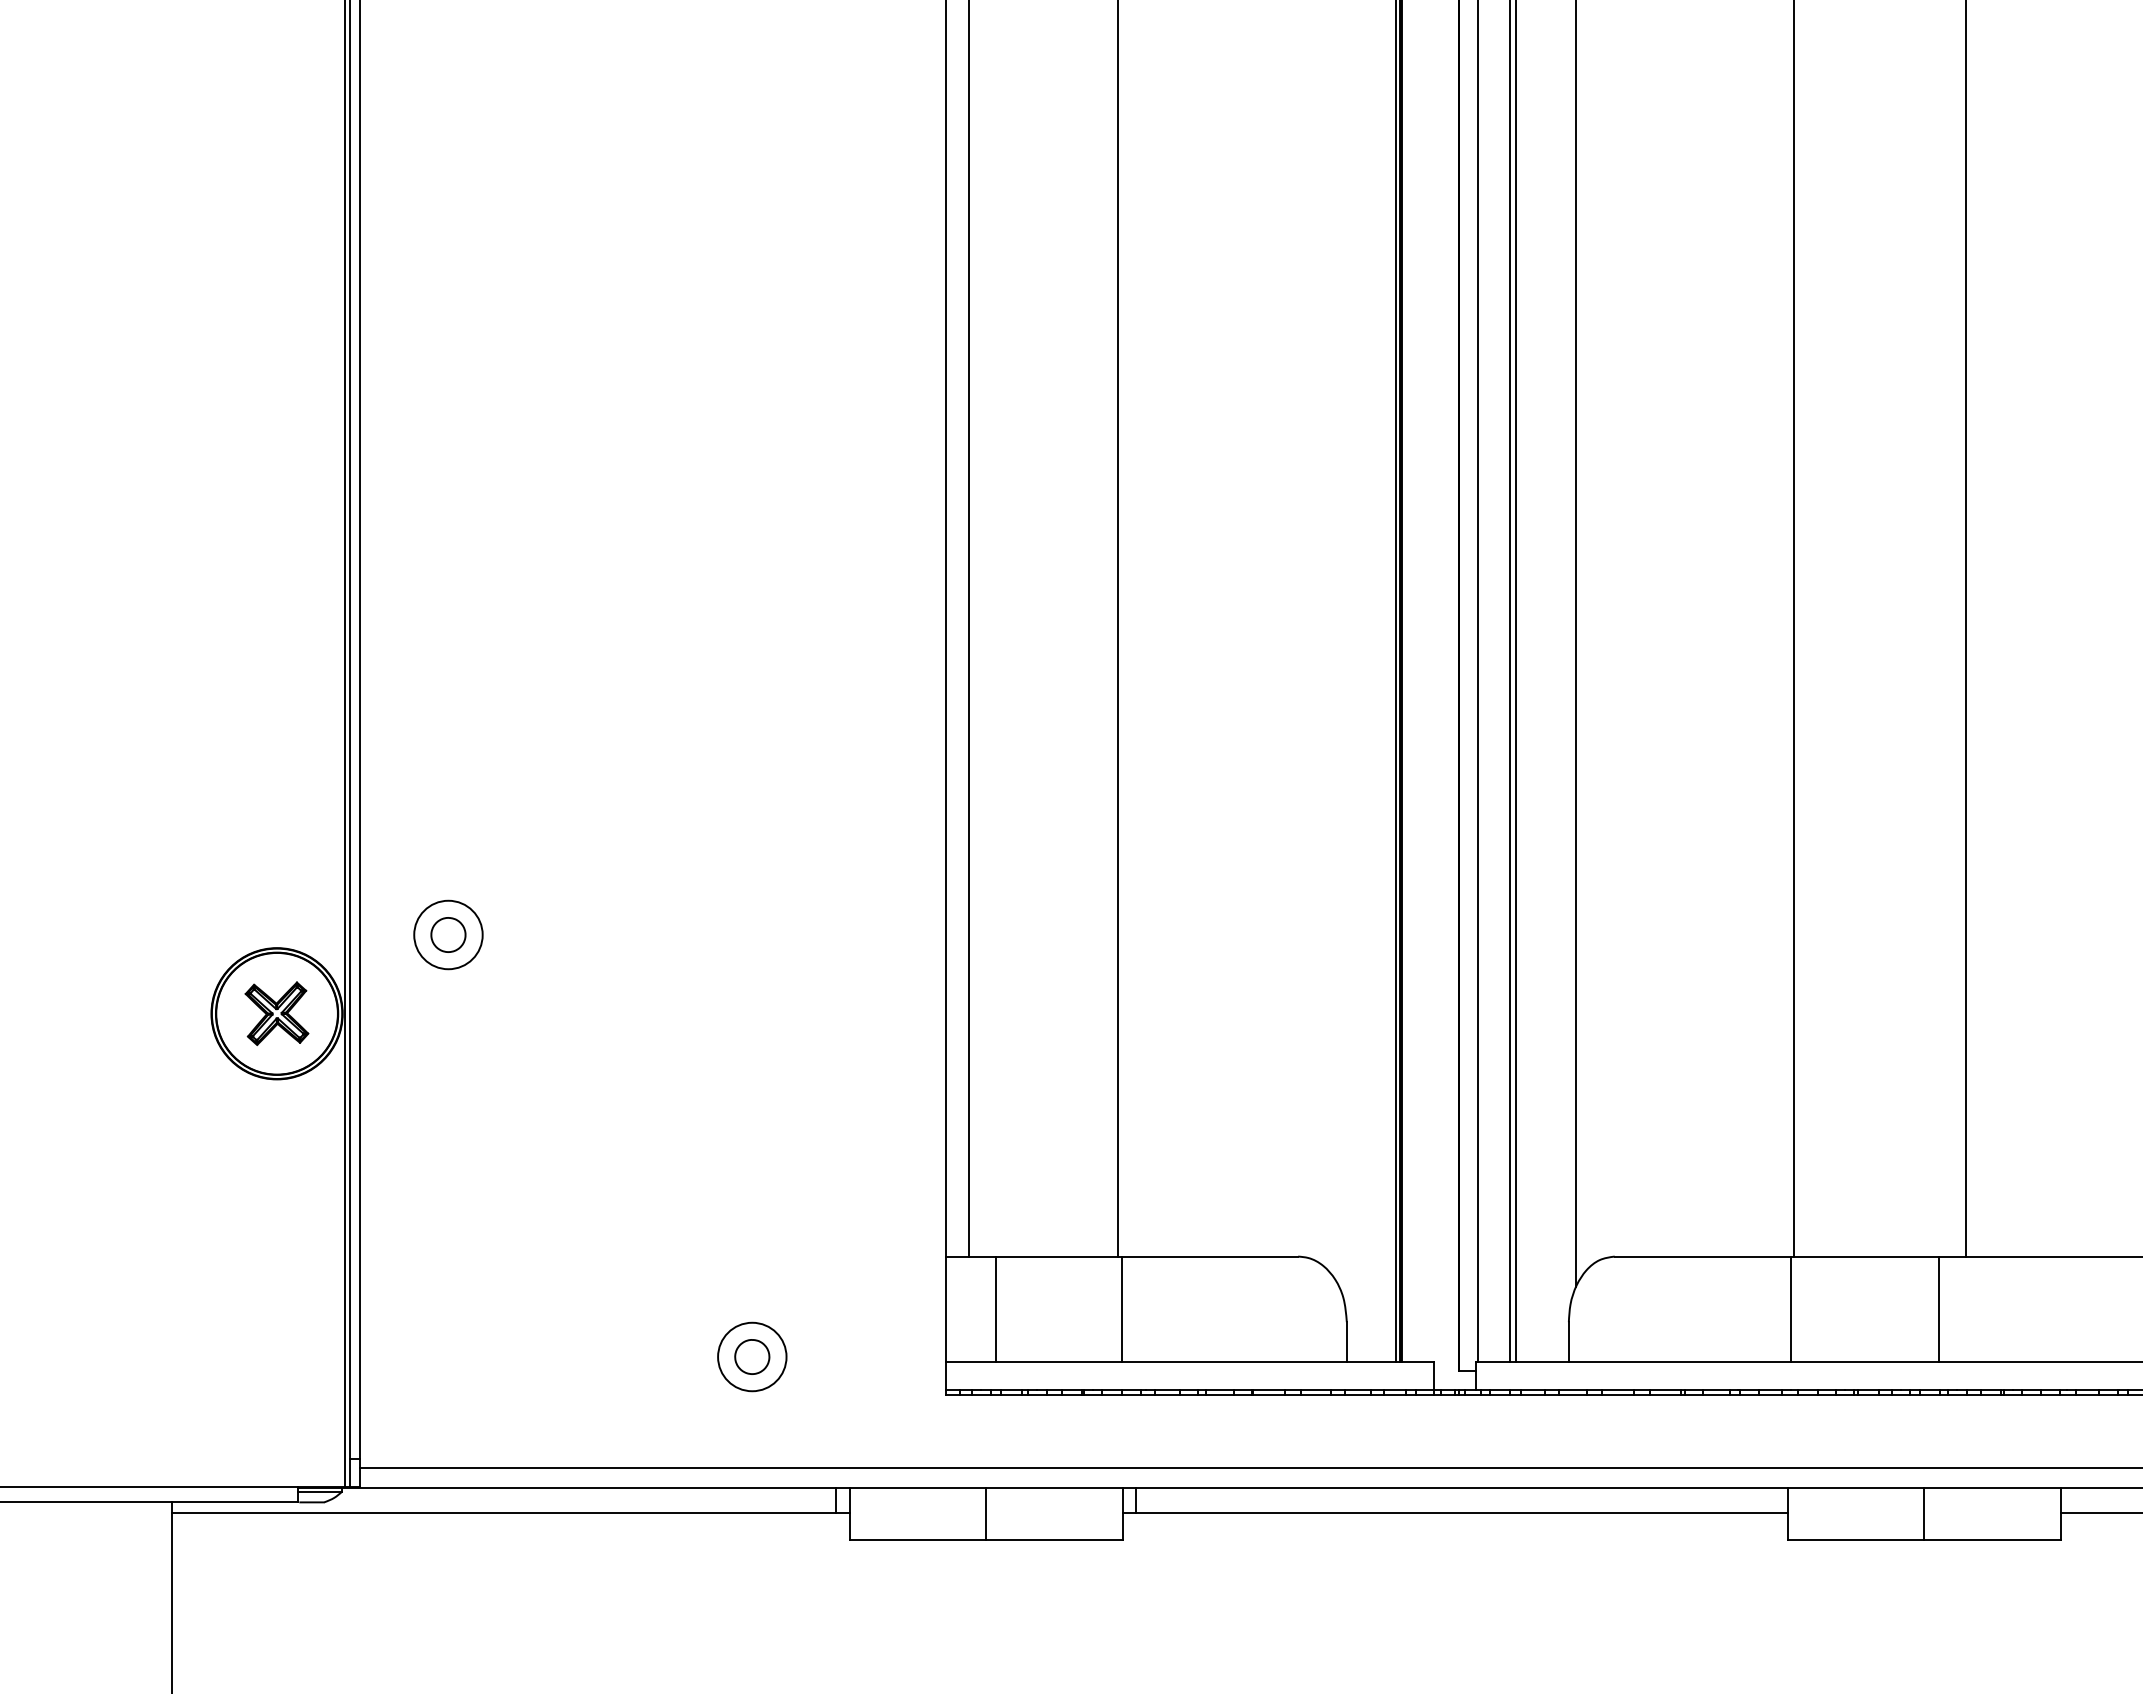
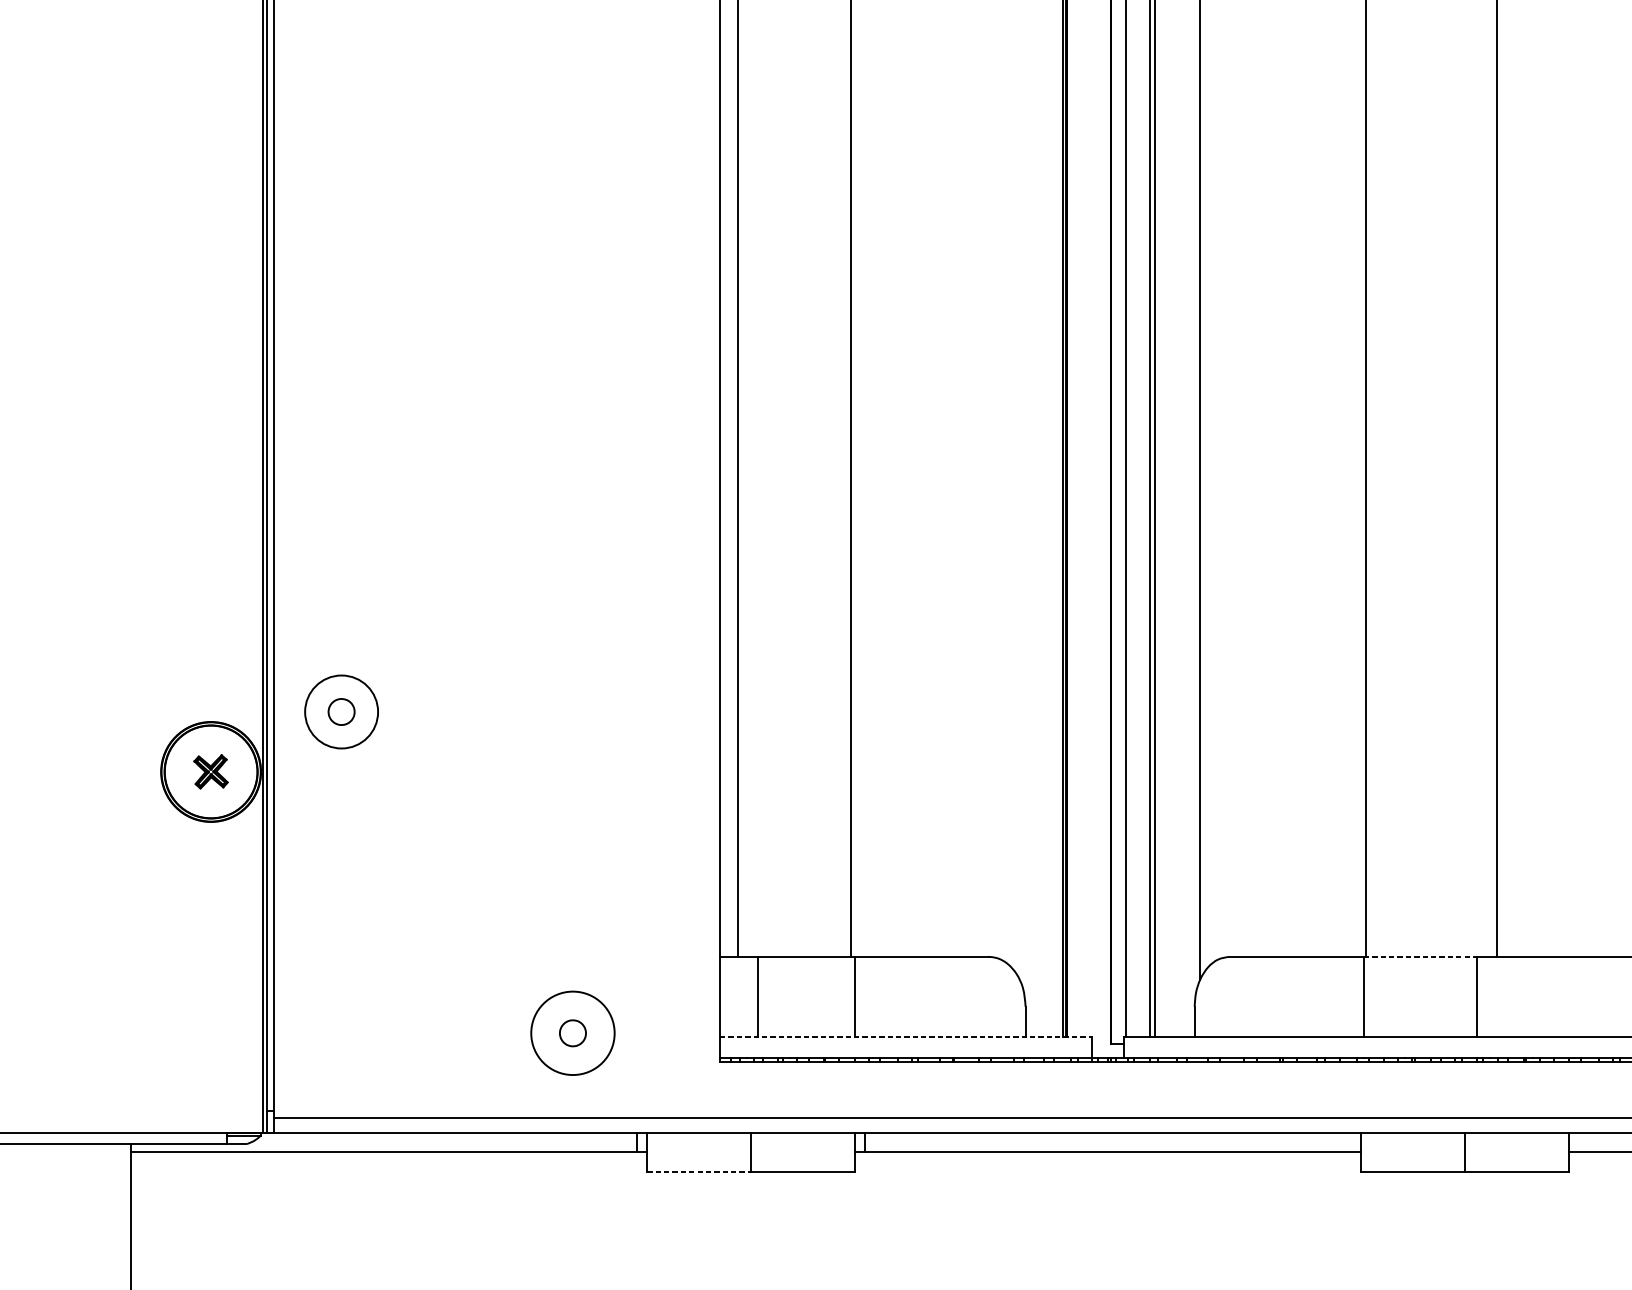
circle: (448, 934) -> (341, 711), size x1.4
part: (276, 1013) -> (210, 771), size x0.7
line: (1865, 1256) -> (1420, 956), solid -> dashed
circle: (752, 1356) -> (573, 1032), size x1.6
line: (1190, 1361) -> (906, 1036), solid -> dashed
line: (918, 1539) -> (699, 1172), solid -> dashed

